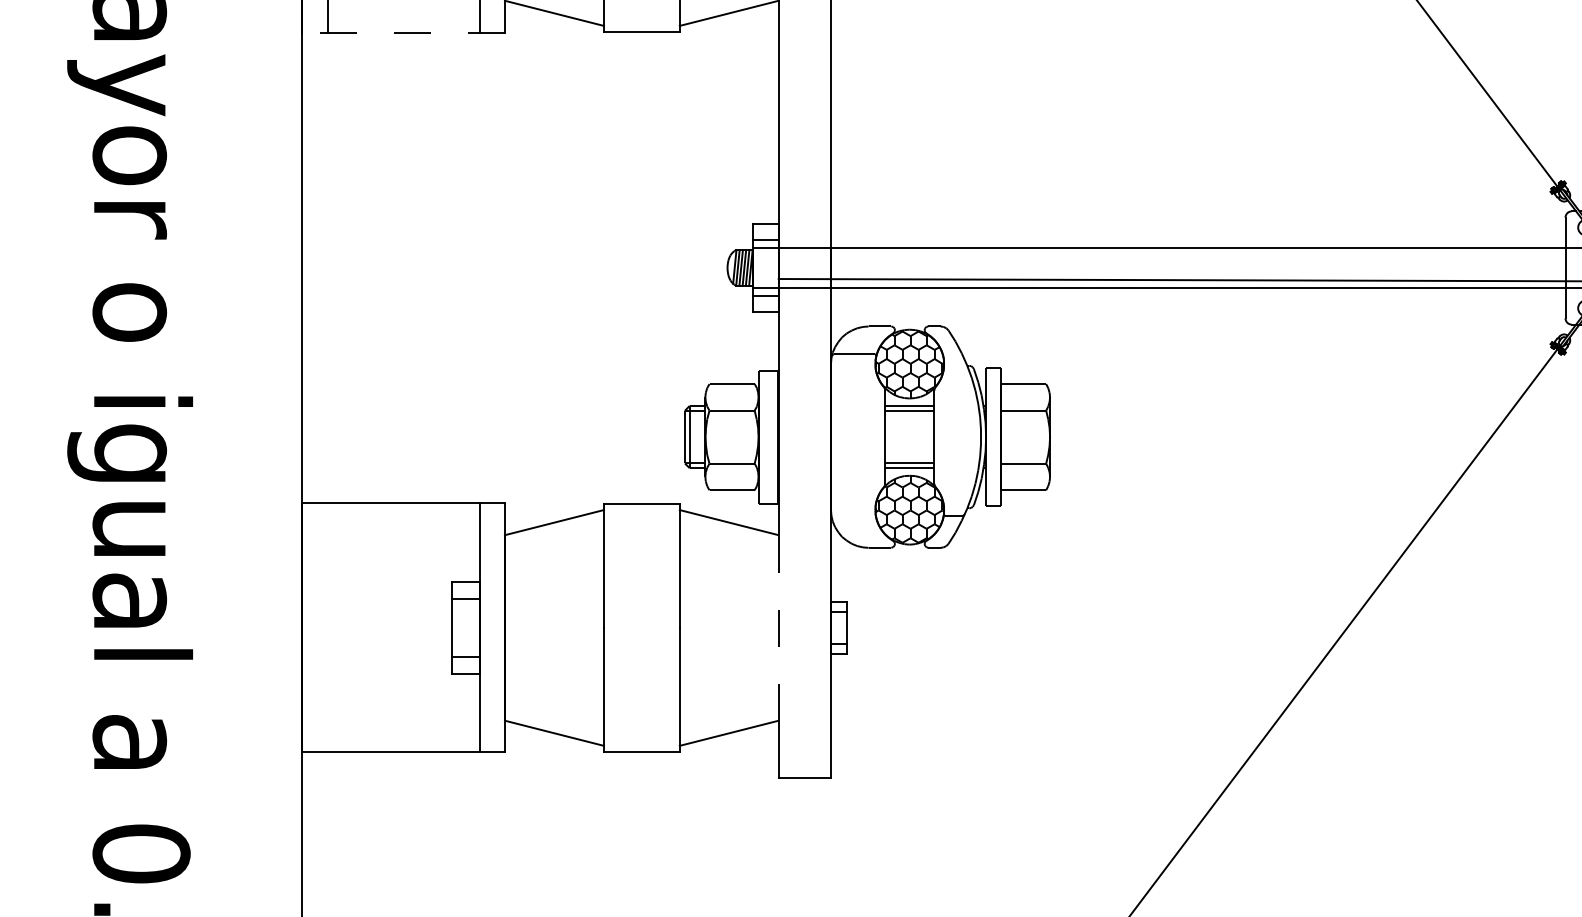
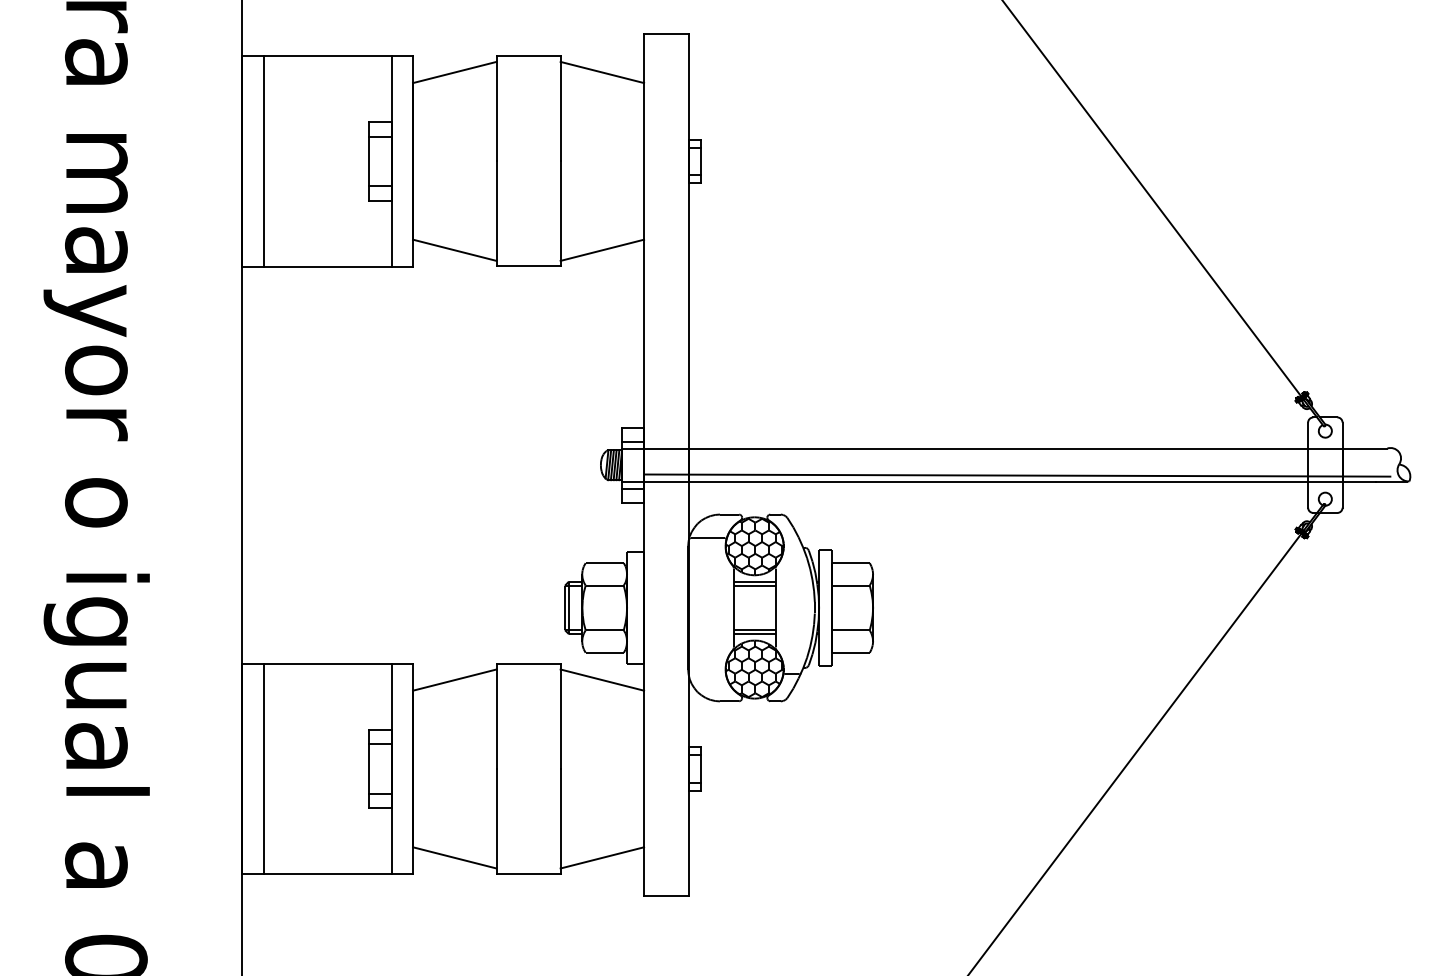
line: (403, 32) -> (327, 266), dashed -> solid
line: (327, 627) -> (263, 768), added
line: (779, 627) -> (644, 768), dashed -> solid

